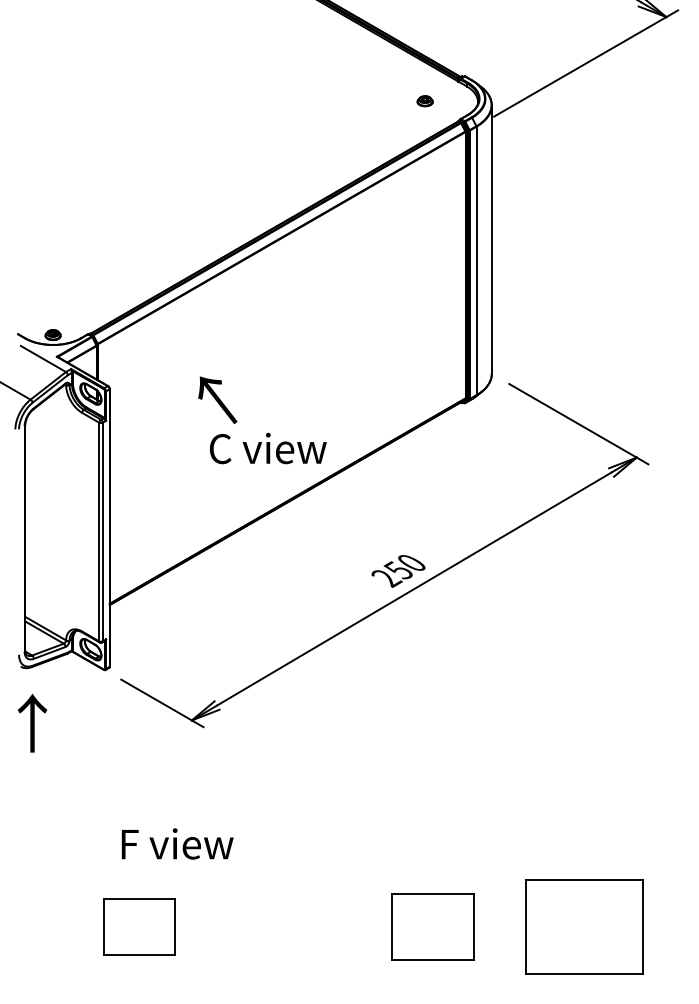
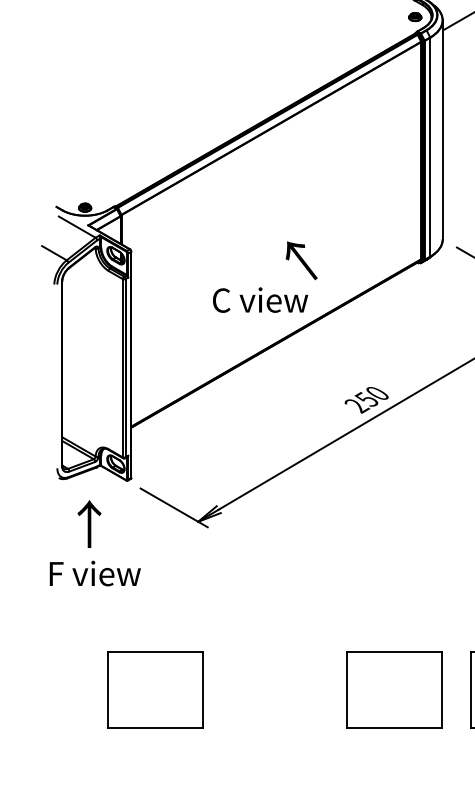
part: (424, 101) -> (414, 17), moved
text: (217, 400) -> (301, 260), moved
text: (32, 722) -> (89, 523), moved
text: (177, 843) -> (95, 573), moved
part: (139, 926) -> (155, 689), size x1.67
part: (432, 926) -> (394, 689), size x1.43

